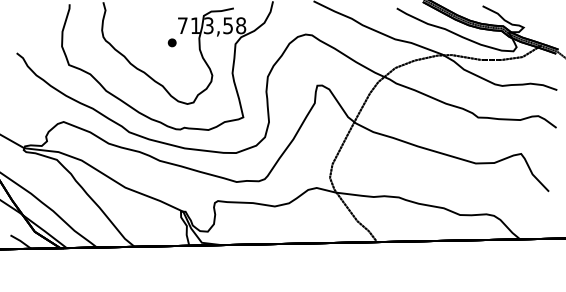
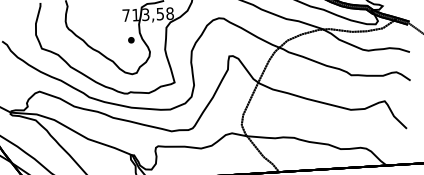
part: (171, 42) -> (130, 39), moved

